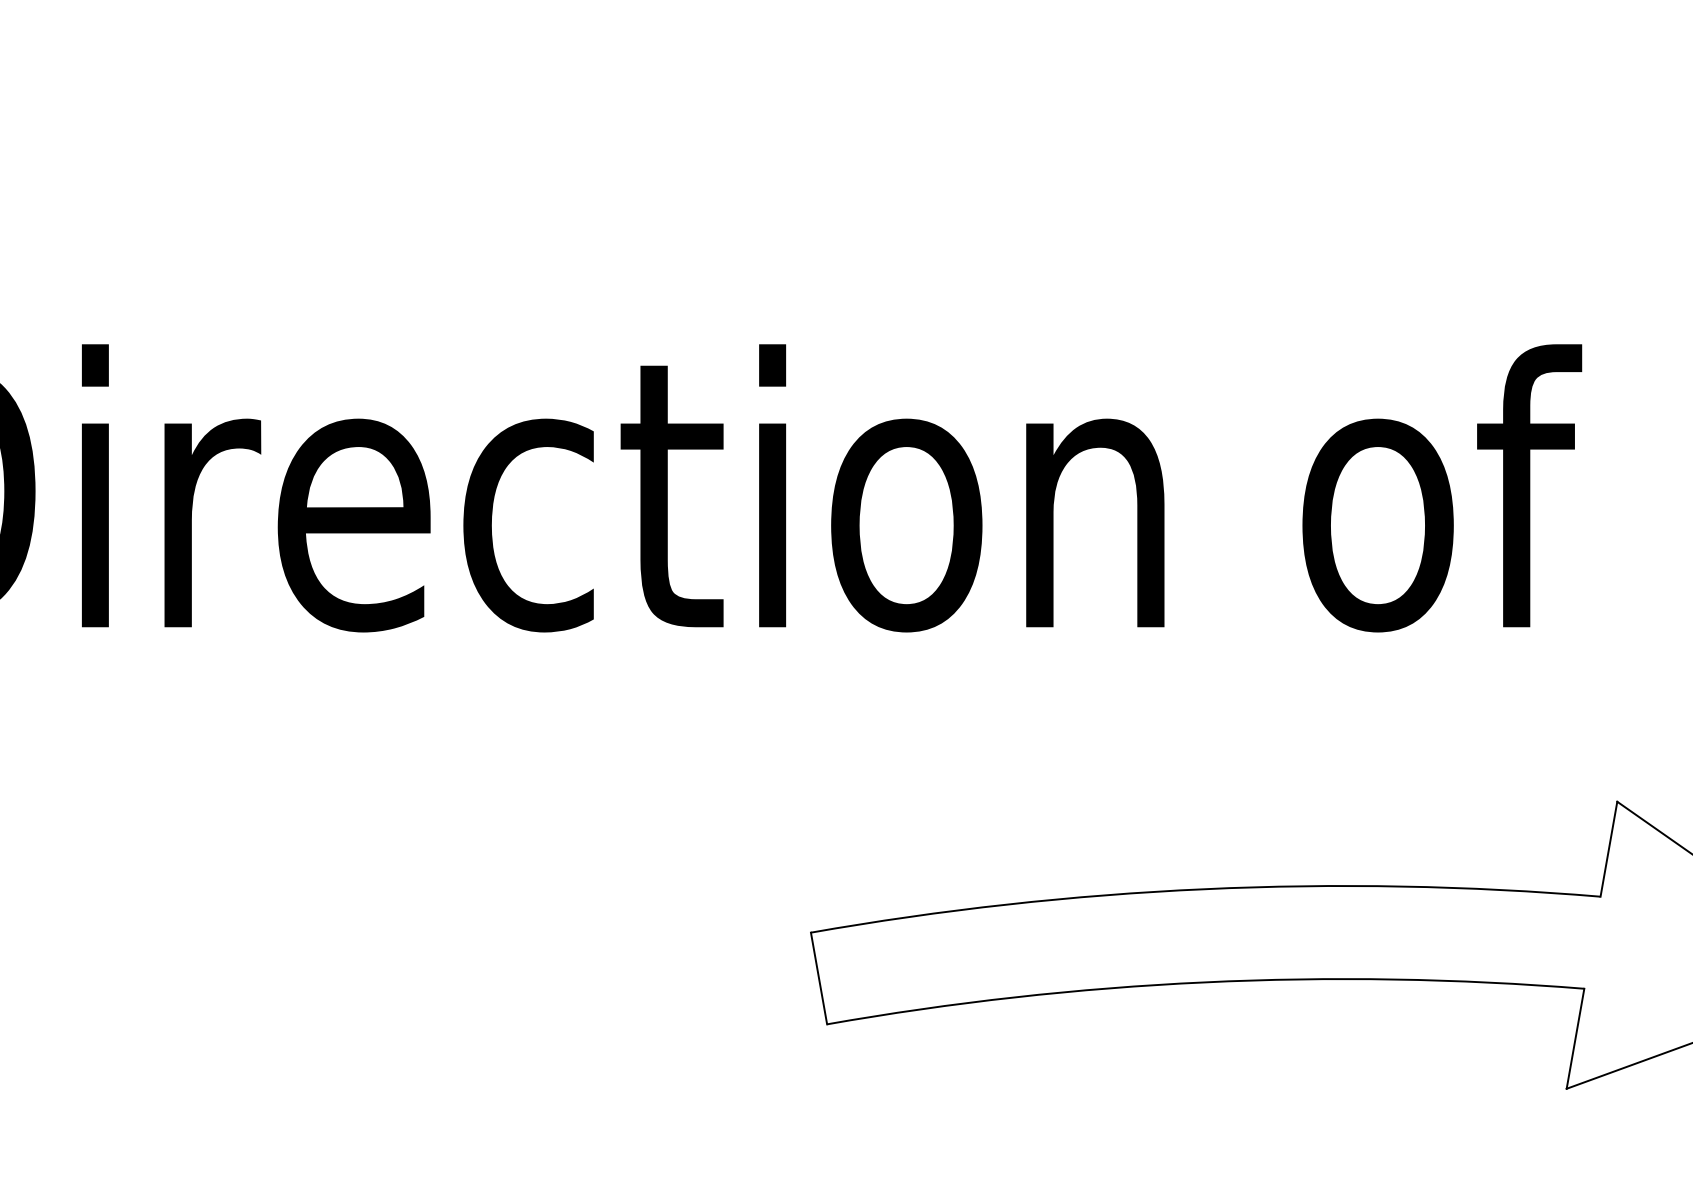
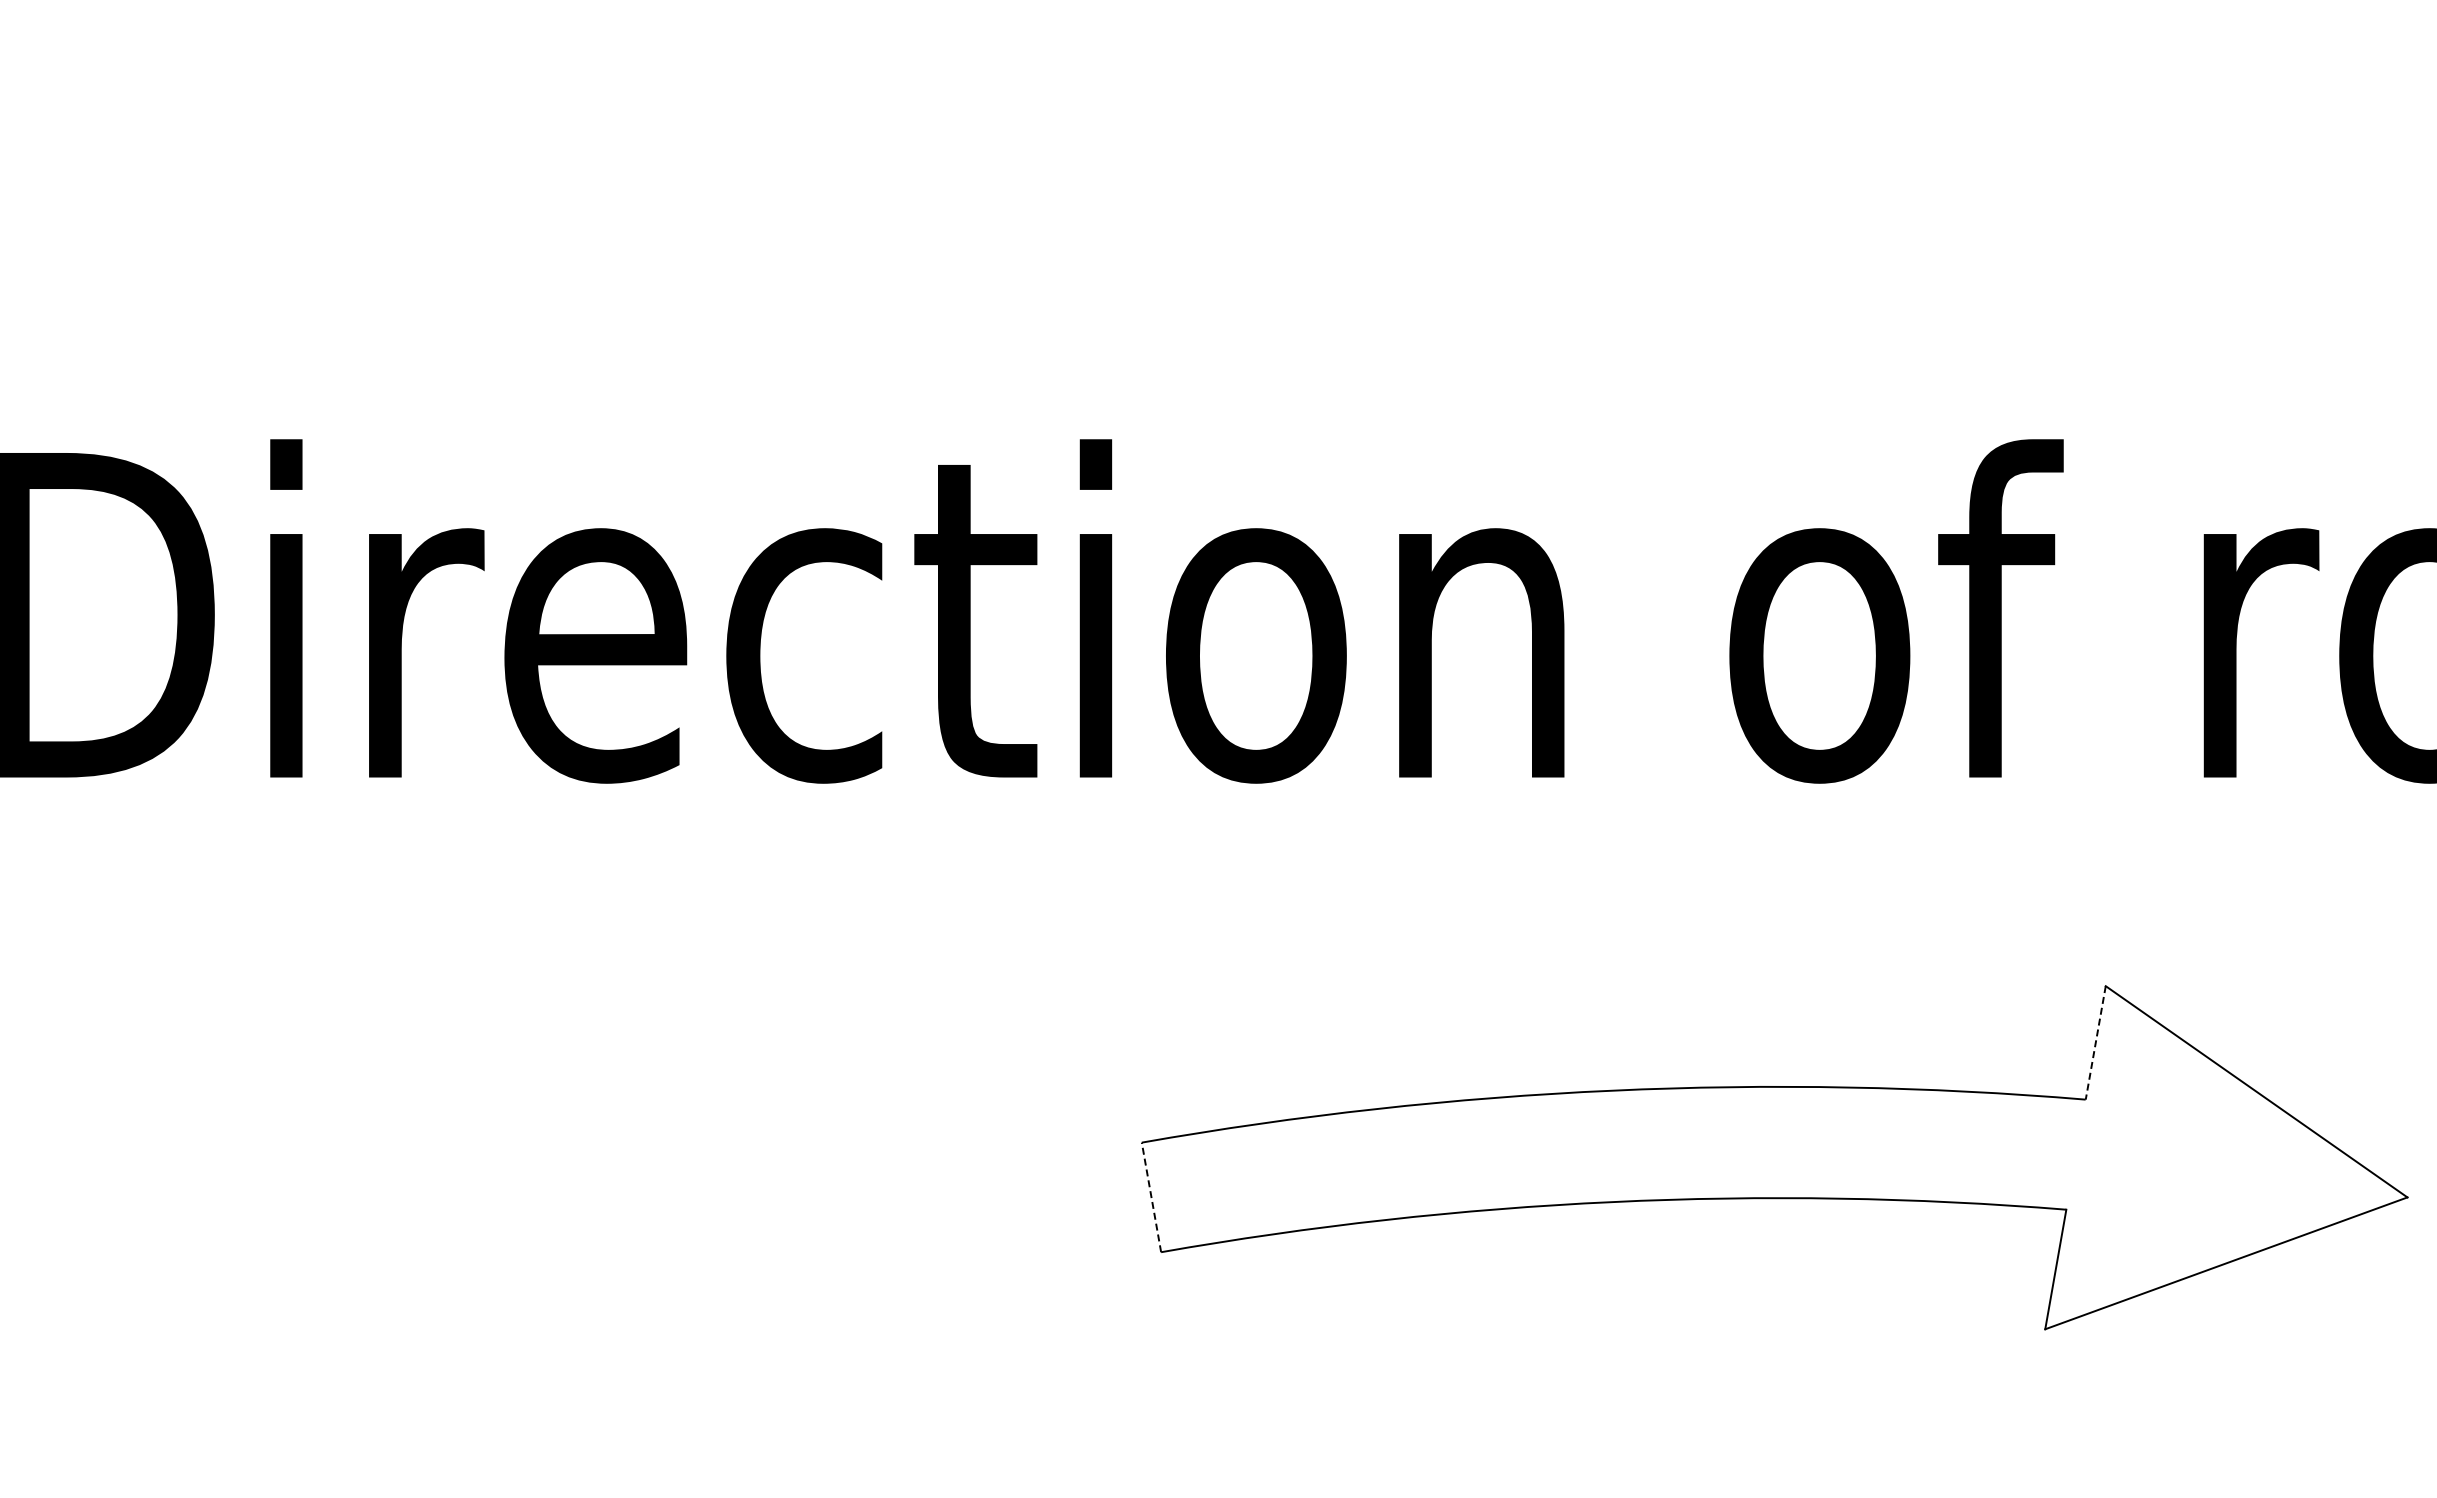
line: (1608, 848) -> (2095, 1042), solid -> dashed
line: (819, 978) -> (1151, 1197), solid -> dashed

